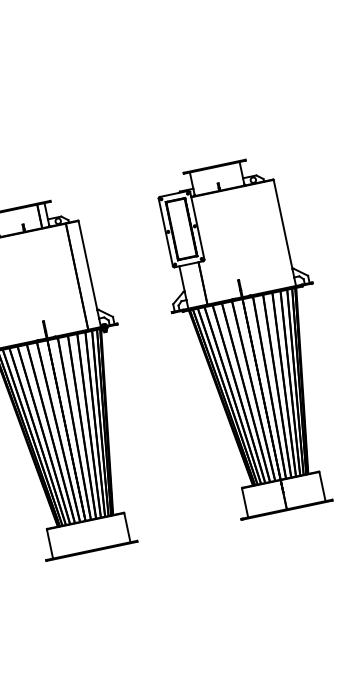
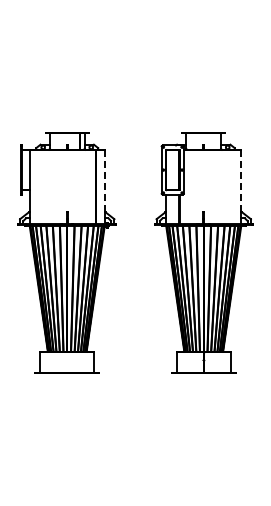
line: (282, 223) -> (241, 180), solid -> dashed
line: (87, 264) -> (104, 180), solid -> dashed

